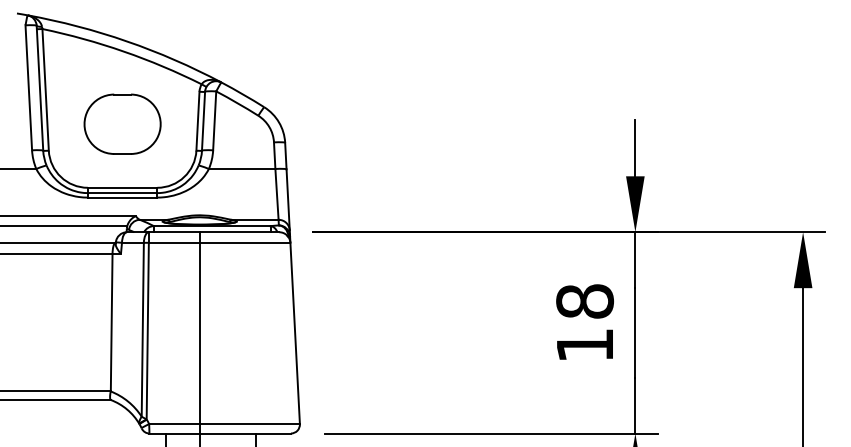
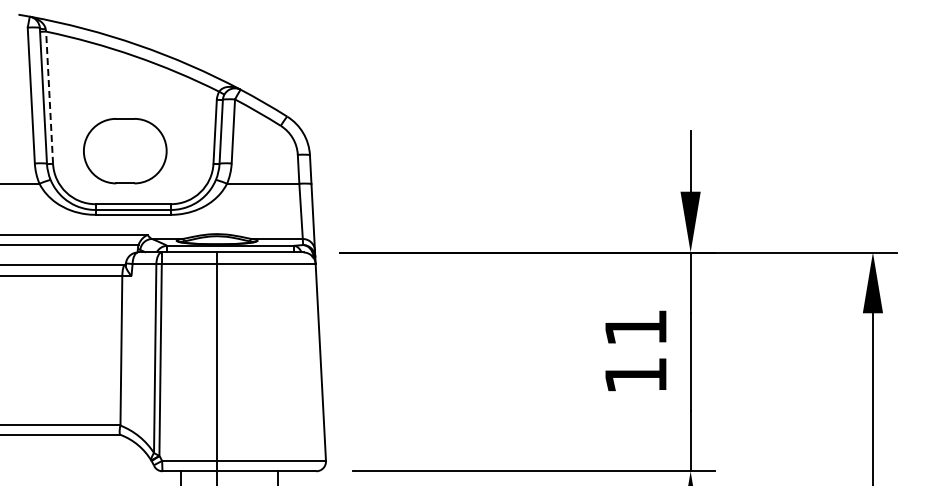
line: (45, 89) -> (49, 97), solid -> dashed
part: (122, 124) -> (125, 151), moved
text: (584, 301) -> (635, 327), 18 -> 11

